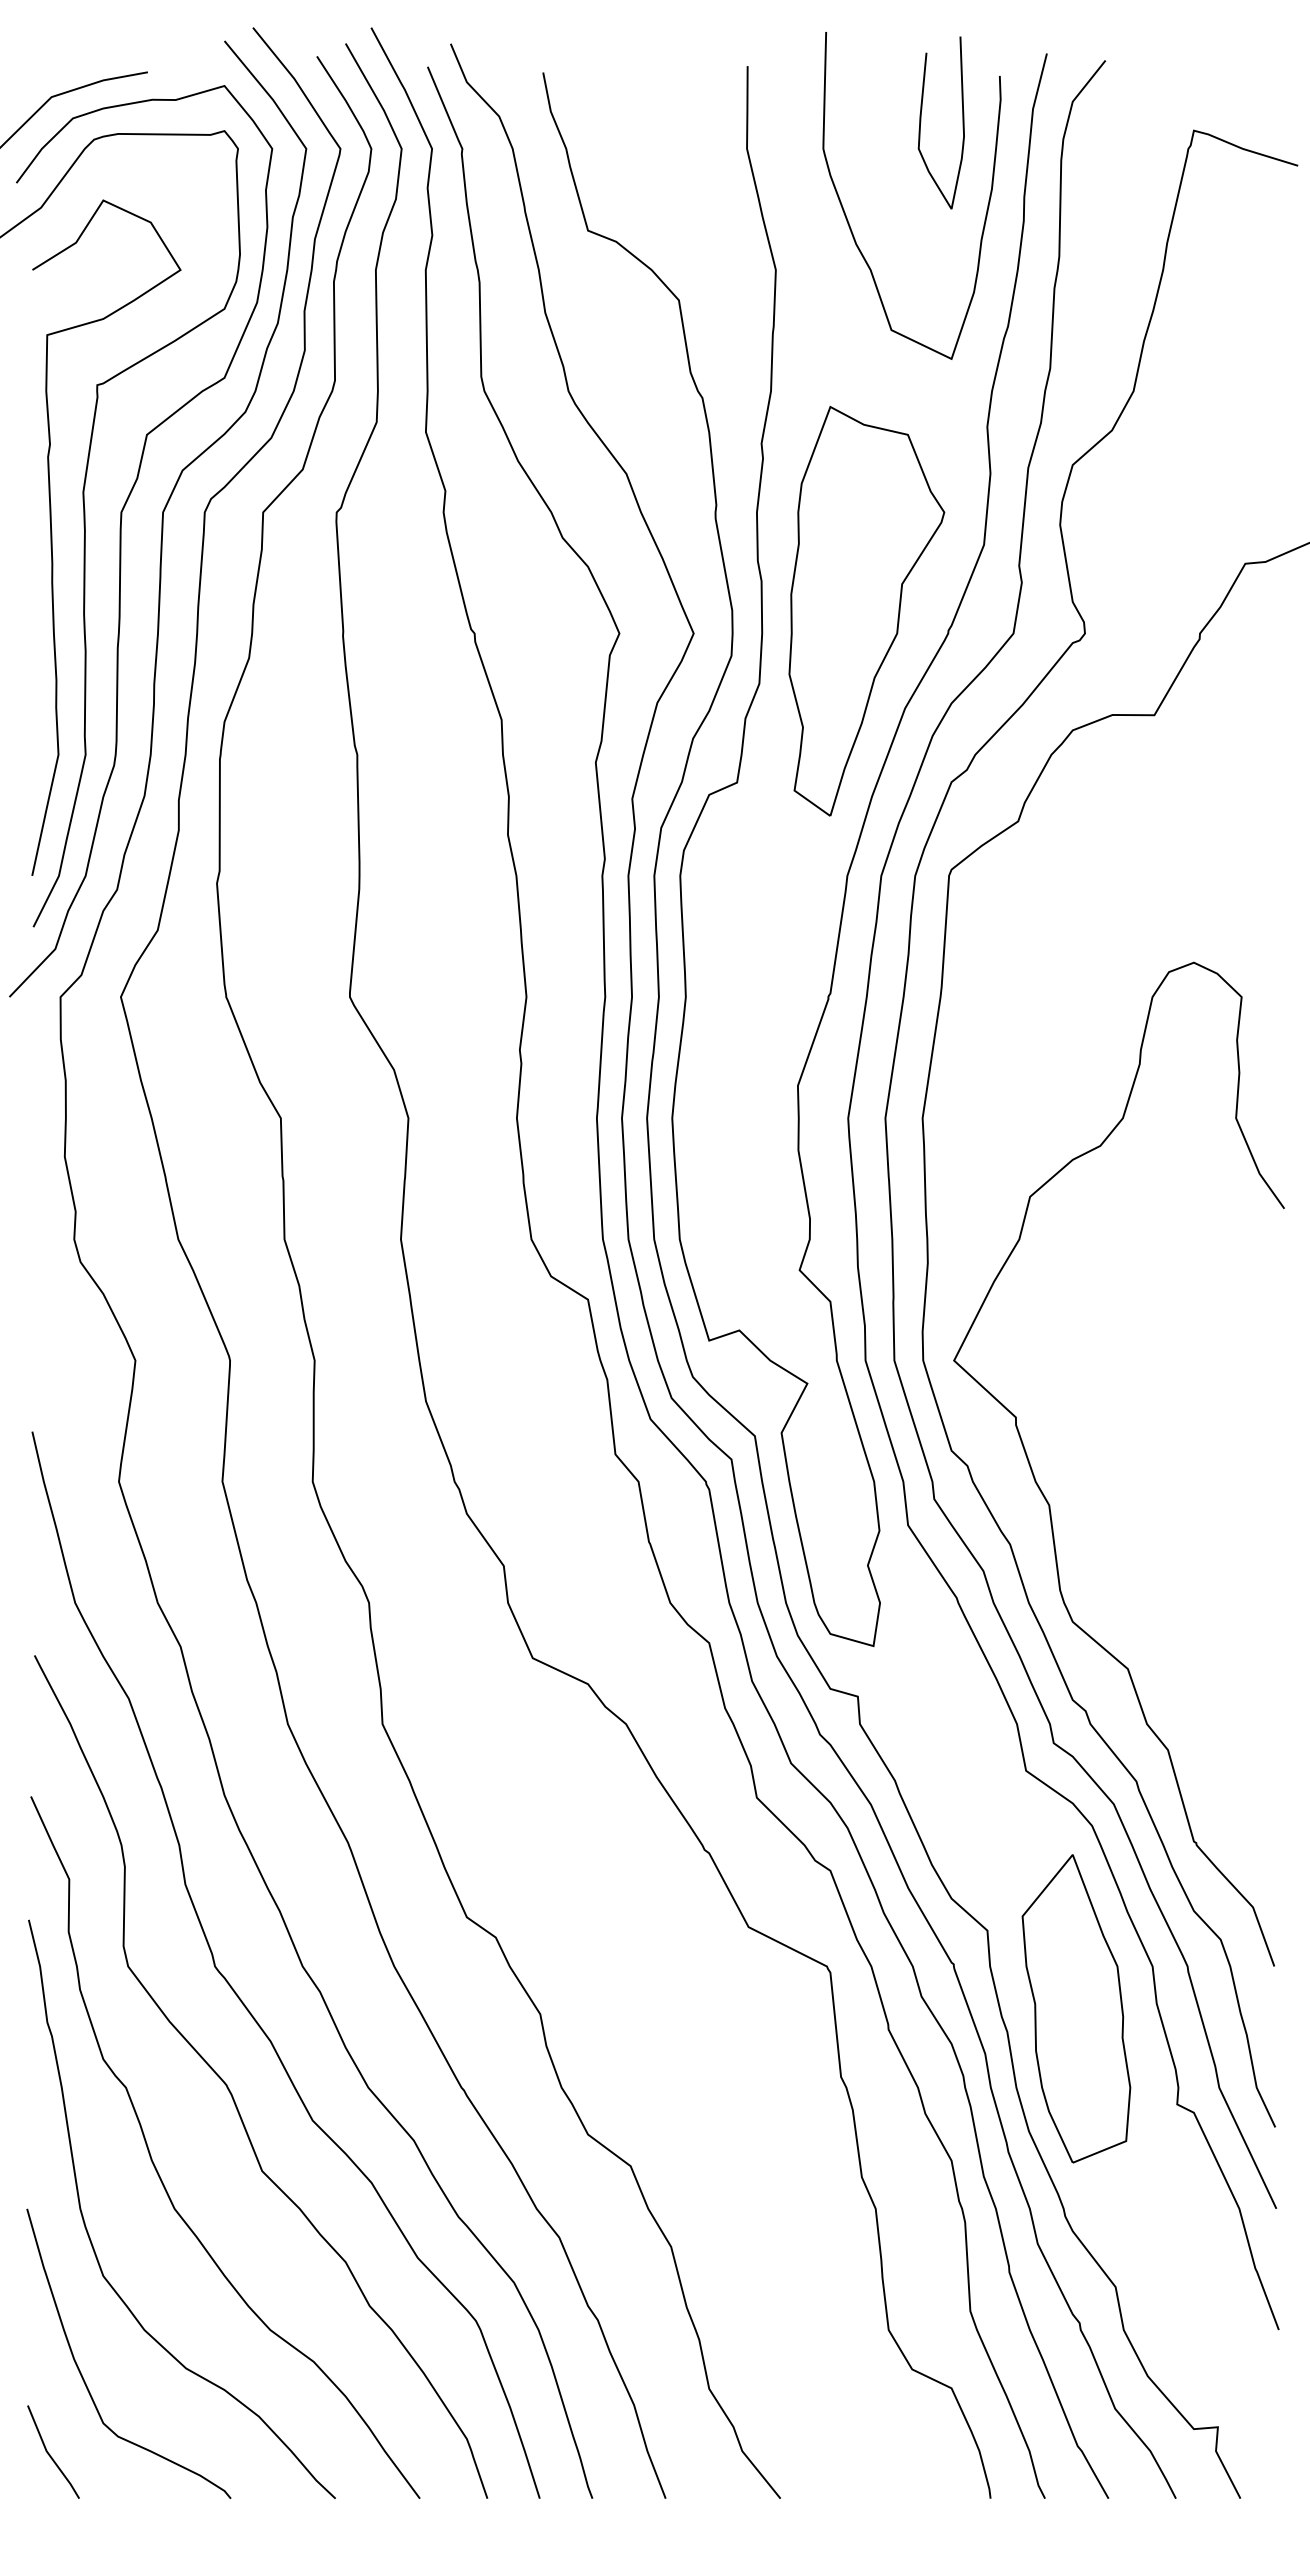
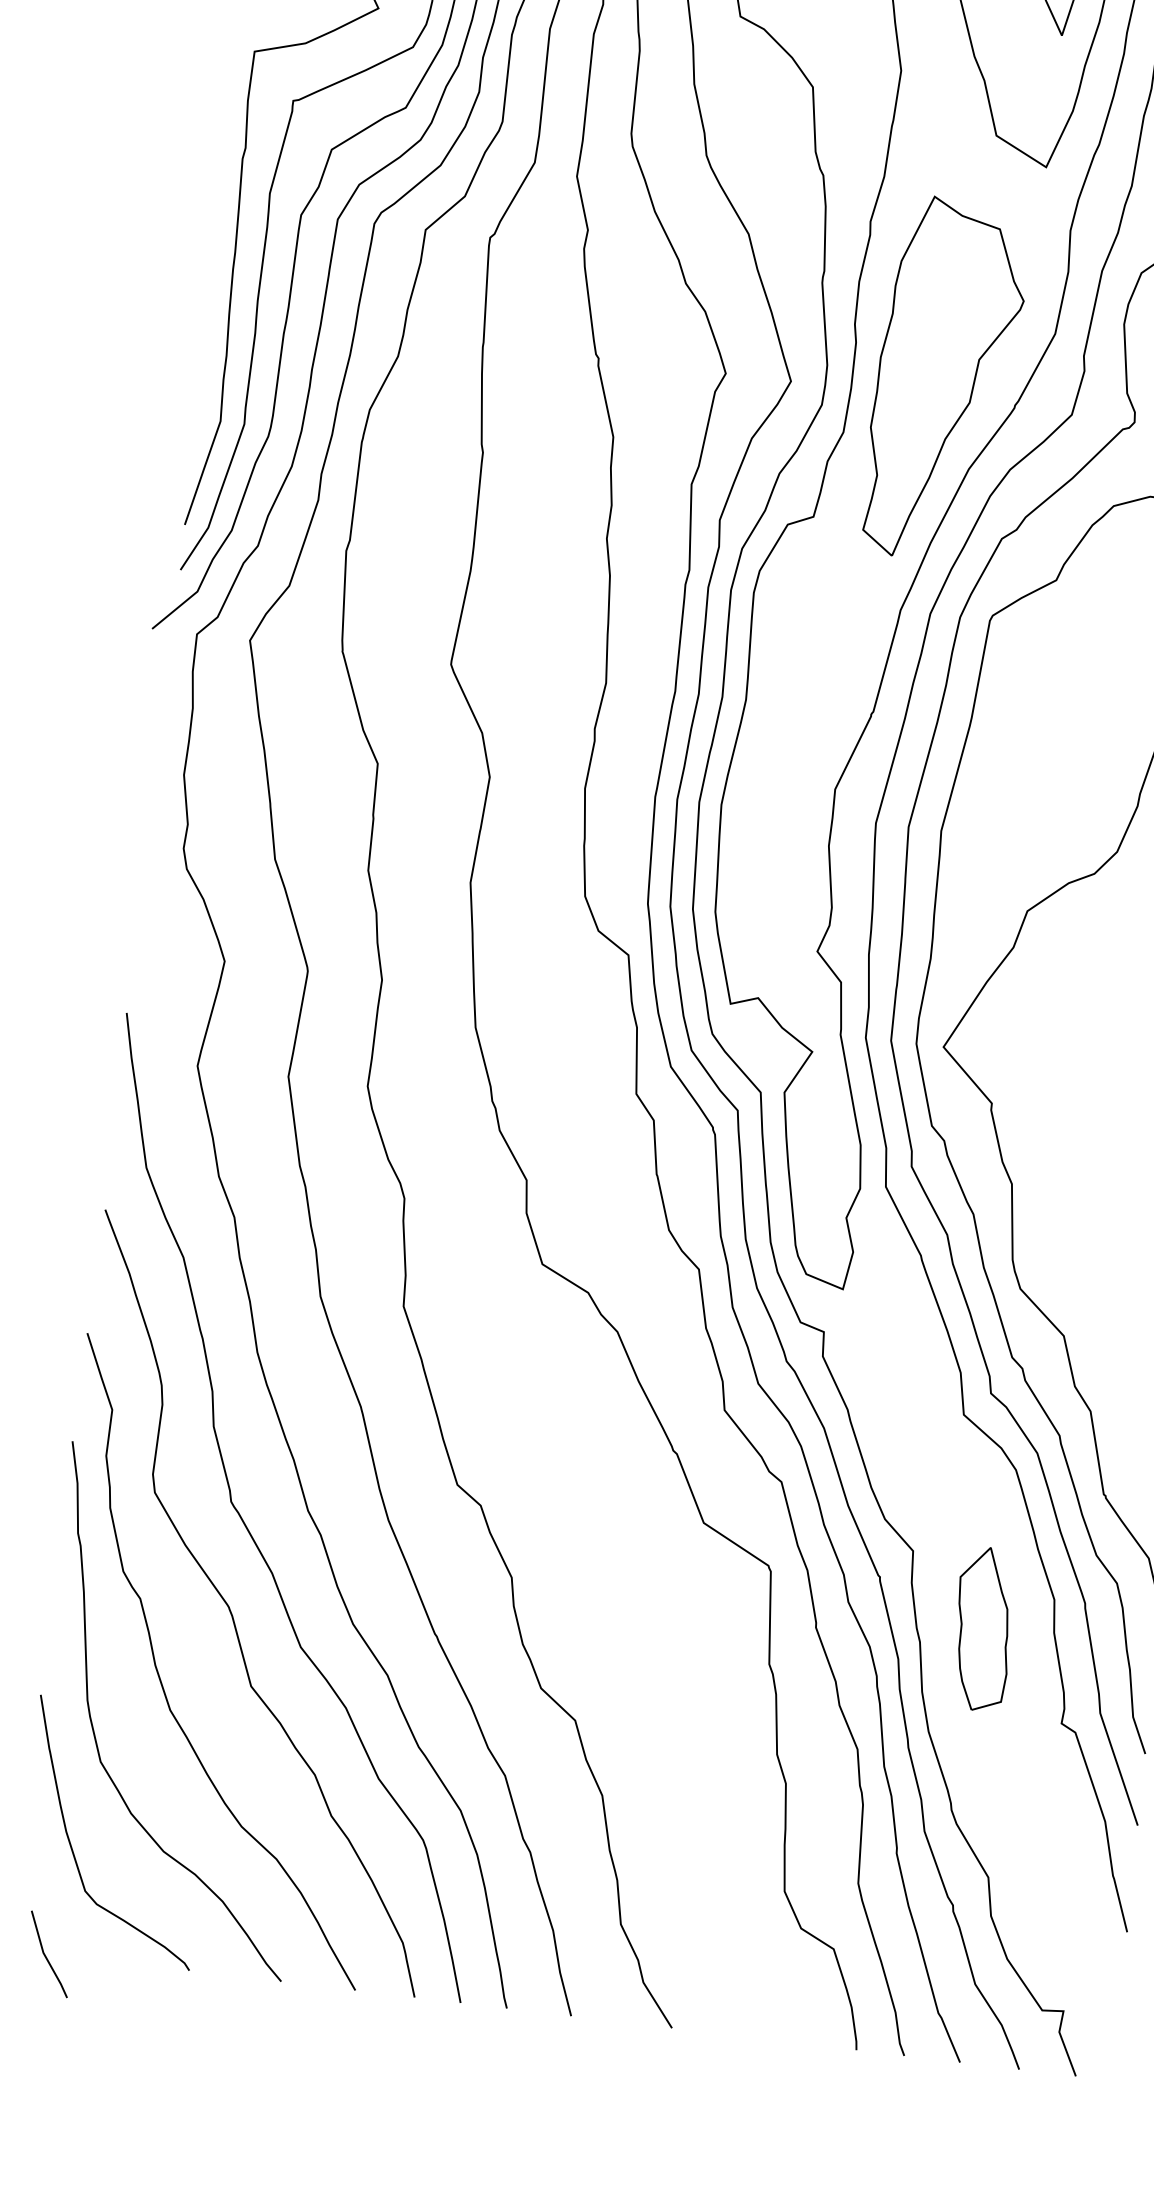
part: (1076, 2008) -> (983, 1628), size x0.6
line: (50, 2454) -> (46, 1956), moved

